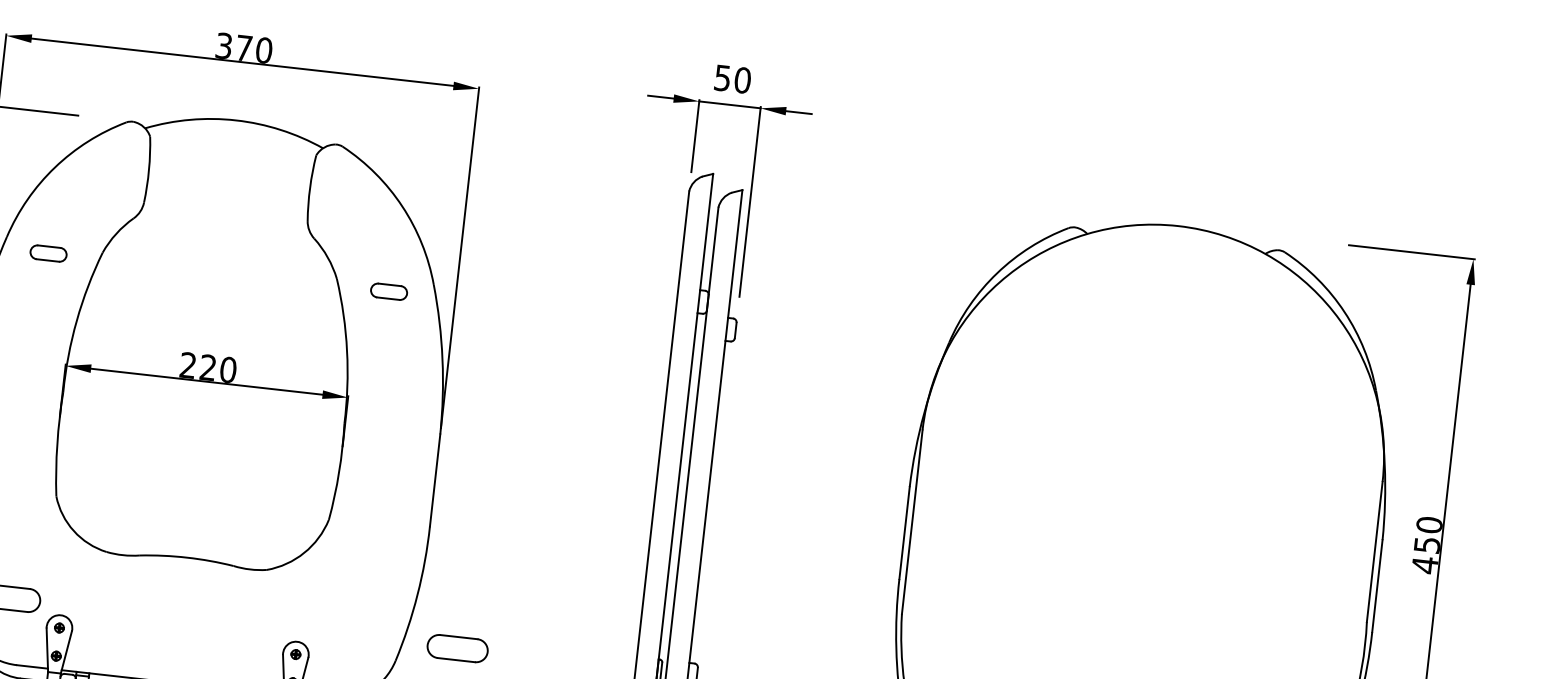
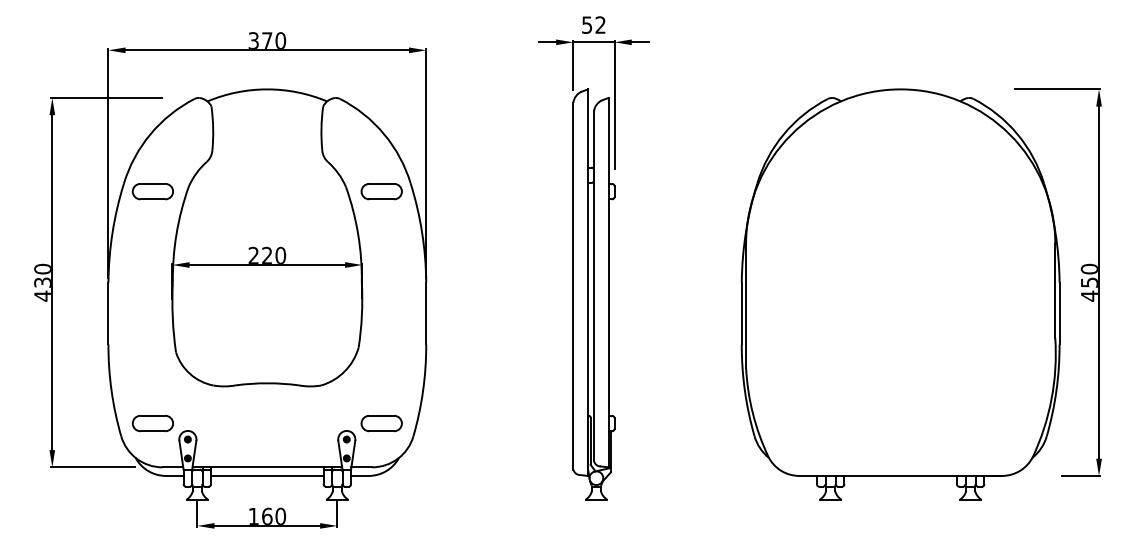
text: (742, 79) -> (600, 24), 50 -> 52
part: (48, 253) -> (152, 191), size x1.67
part: (388, 291) -> (381, 191), size x1.67
part: (457, 648) -> (381, 423), moved

